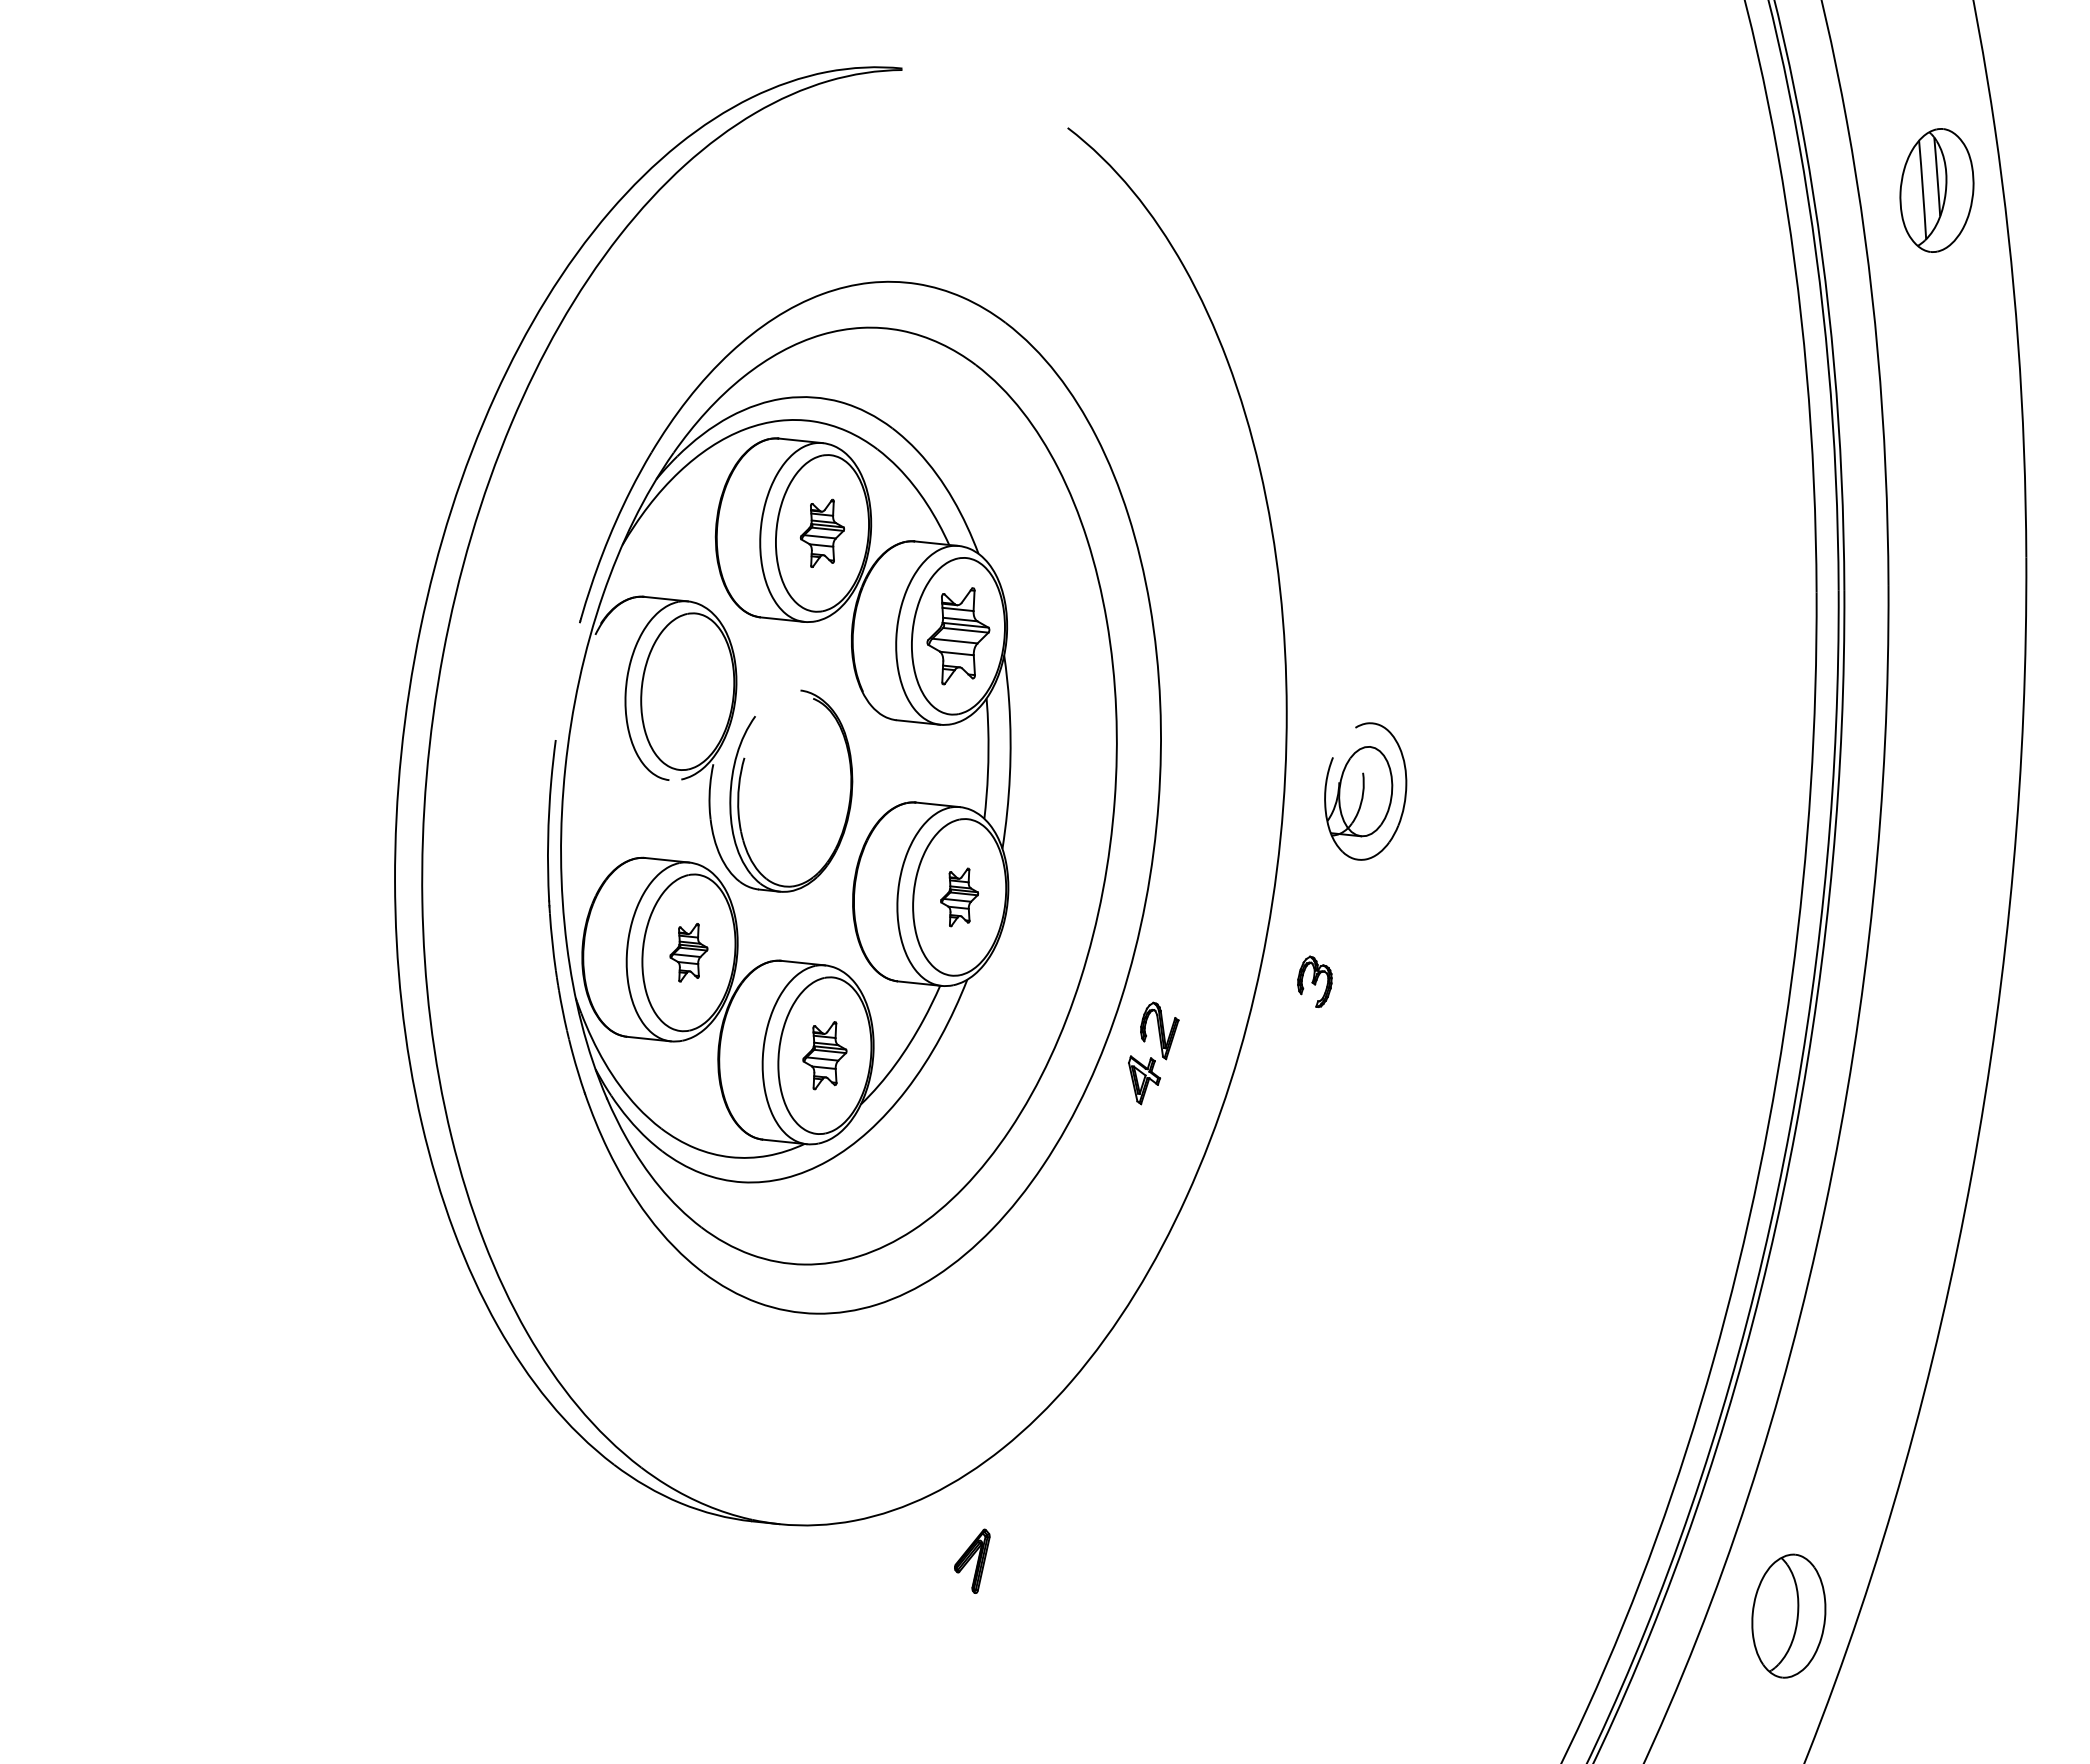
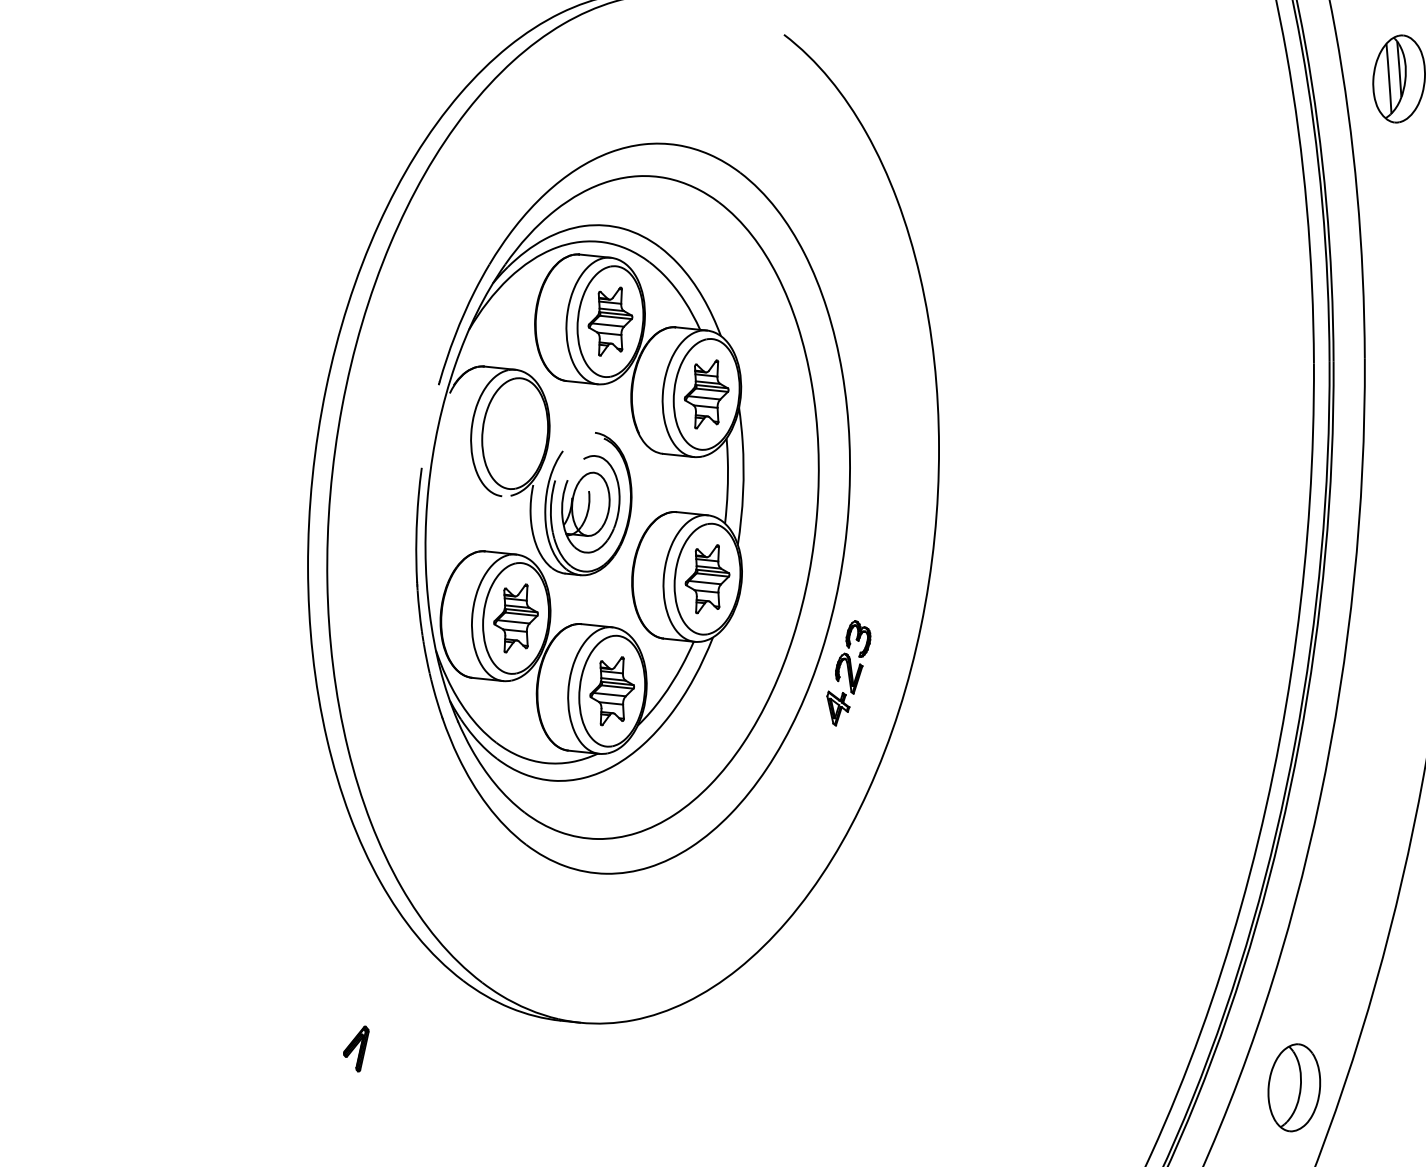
part: (822, 533) -> (610, 321), size x1.43
part: (1365, 791) -> (590, 504), moved
part: (959, 897) -> (707, 579), size x1.67
part: (688, 952) -> (515, 618), size x1.67
part: (1314, 981) -> (858, 638), moved
part: (824, 1055) -> (611, 691), size x1.43
part: (972, 1560) -> (356, 1048), moved

